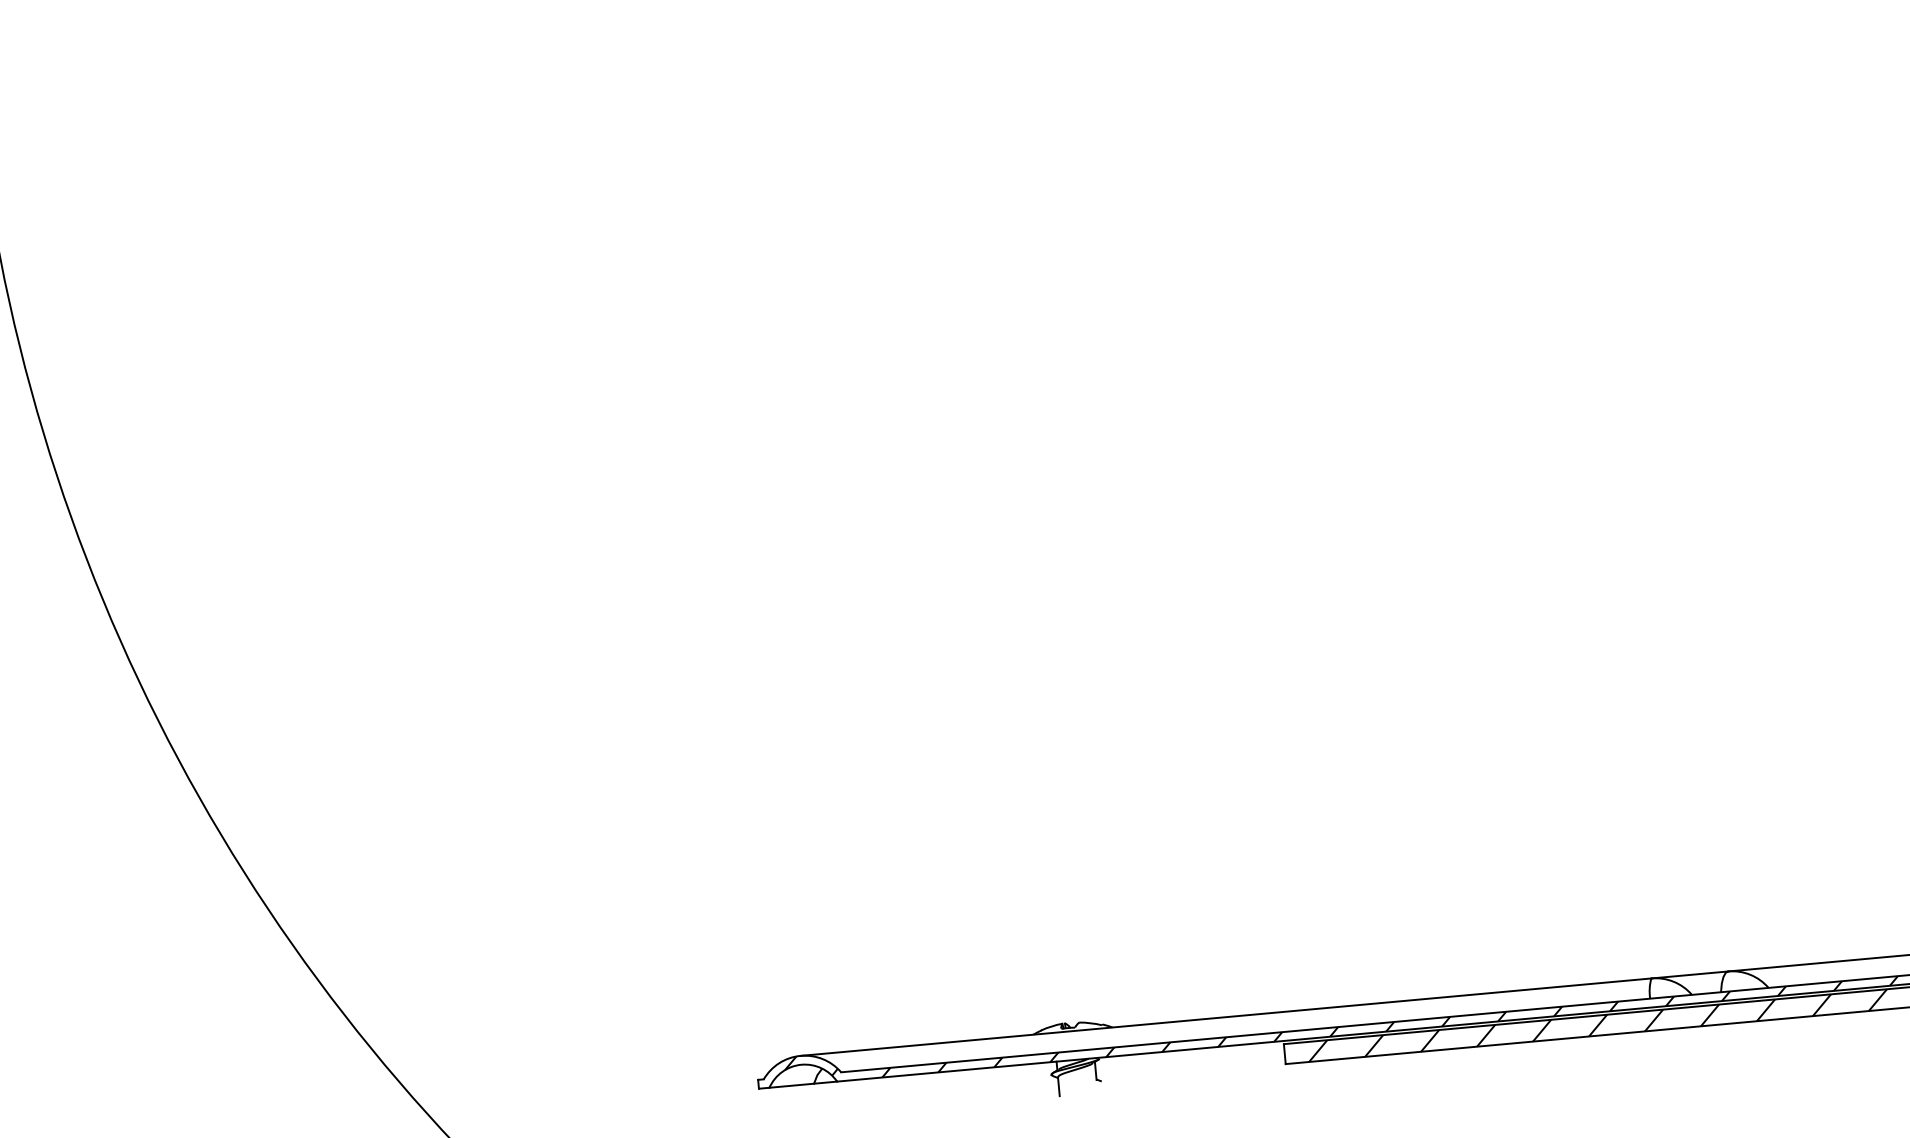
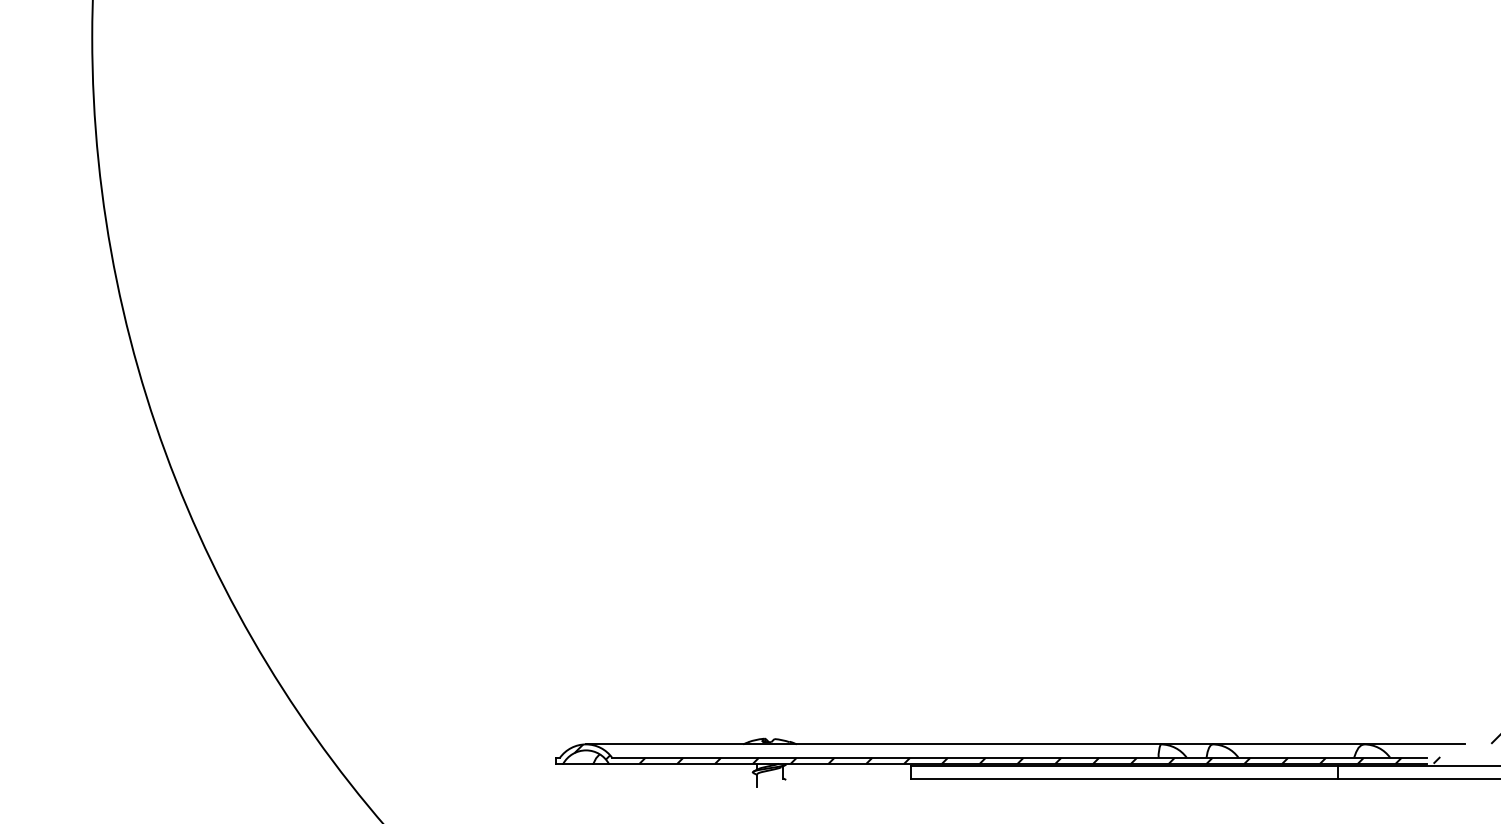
hatch: (1597, 1025) -> (1121, 772), removed

